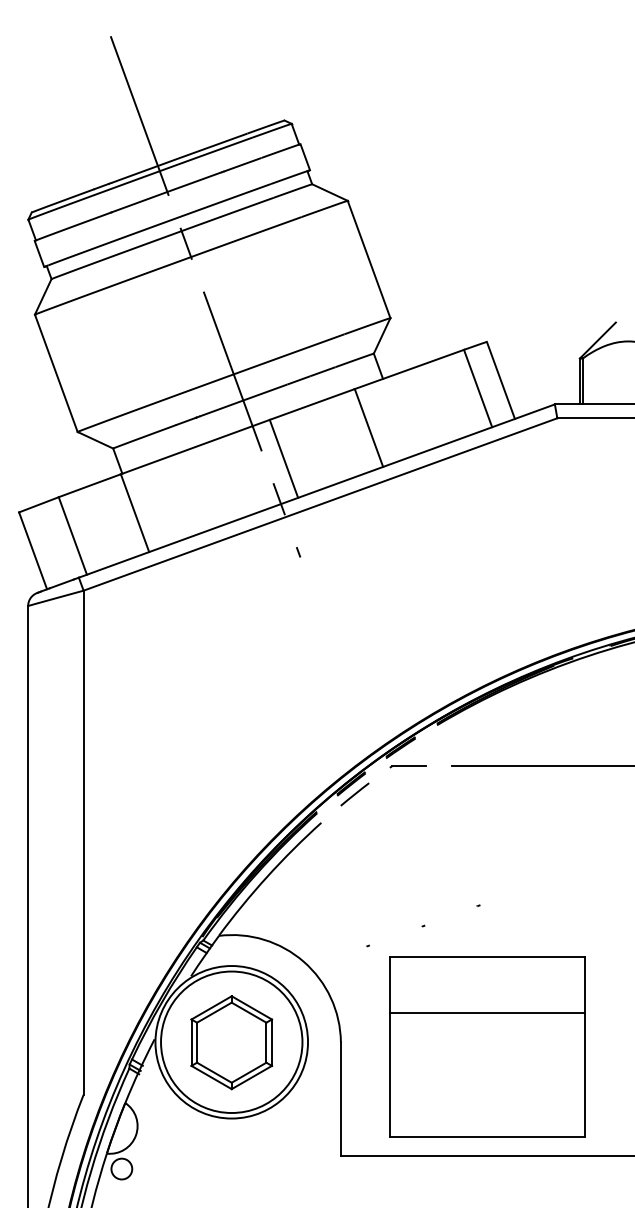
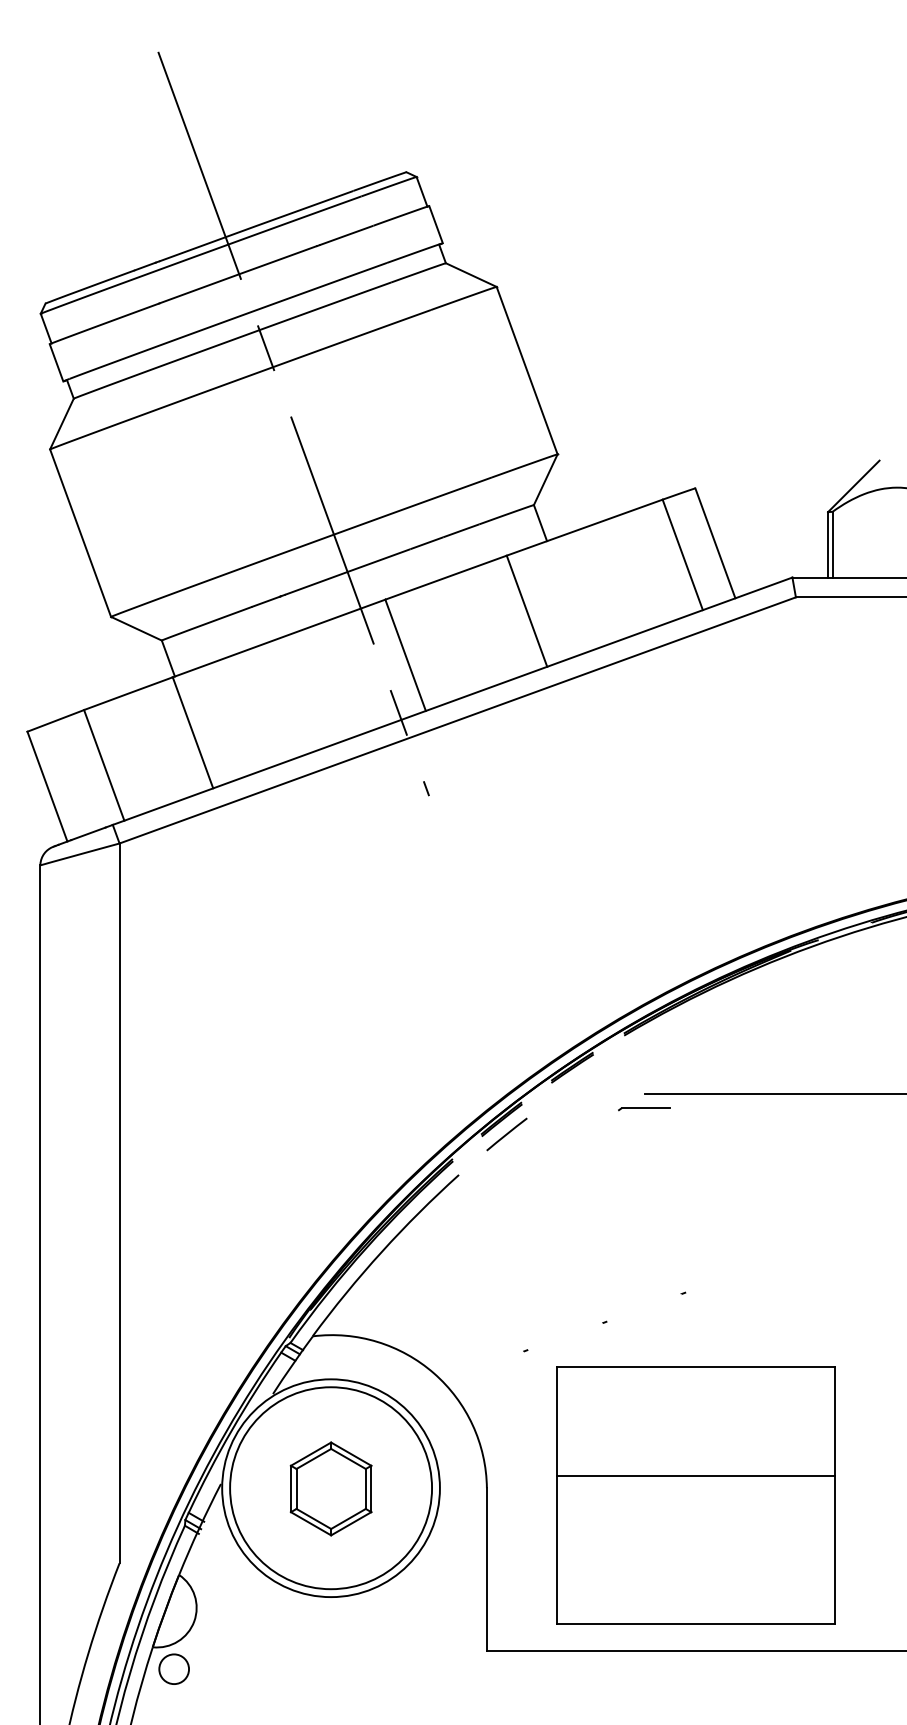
part: (407, 766) -> (643, 1108), moved
line: (486, 1012) -> (694, 1475), moved
part: (231, 1042) -> (330, 1488), size x0.7

